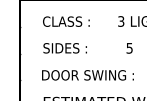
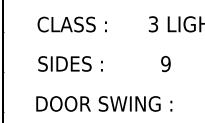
text: (129, 47) -> (165, 62), 5 -> 9

